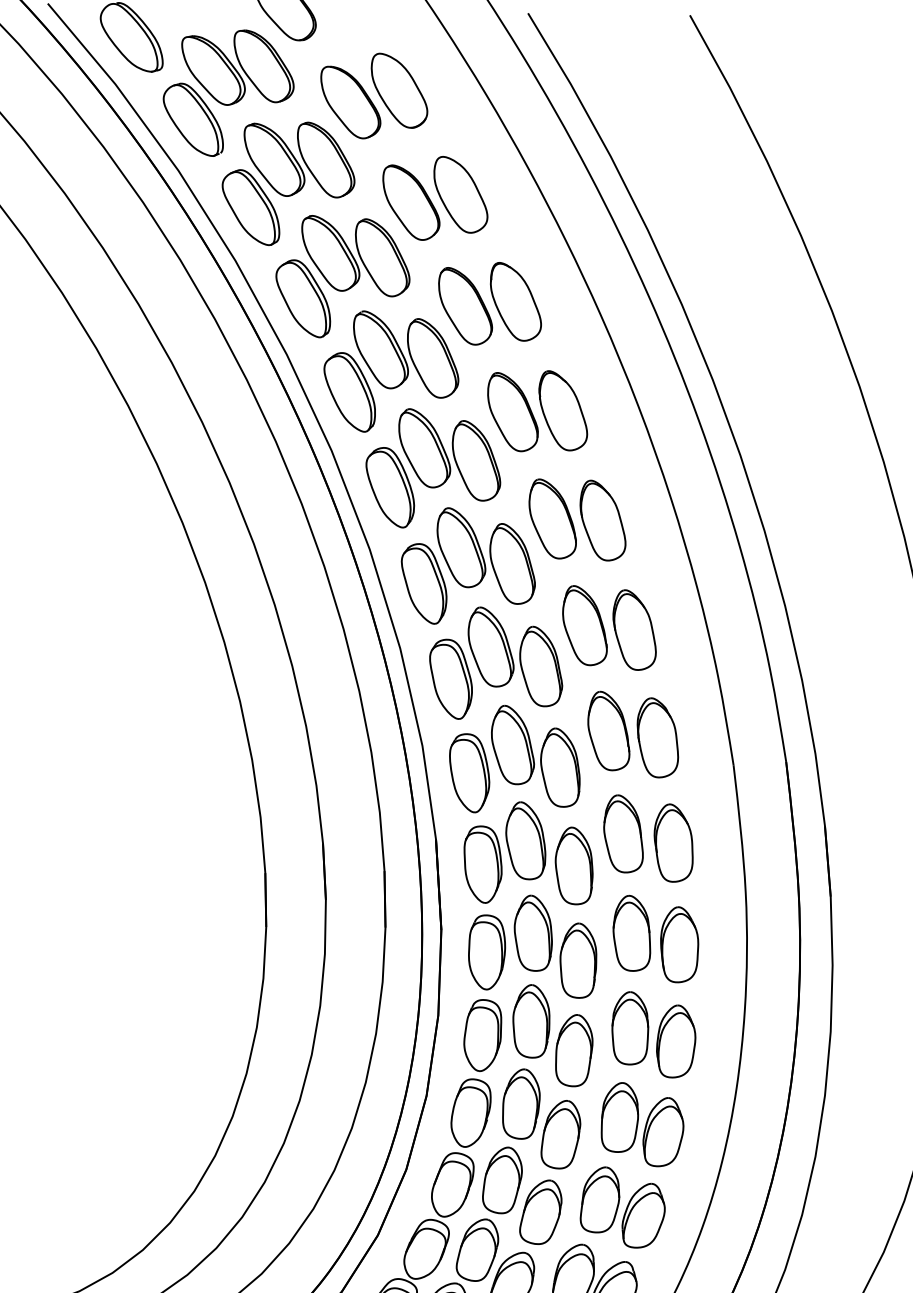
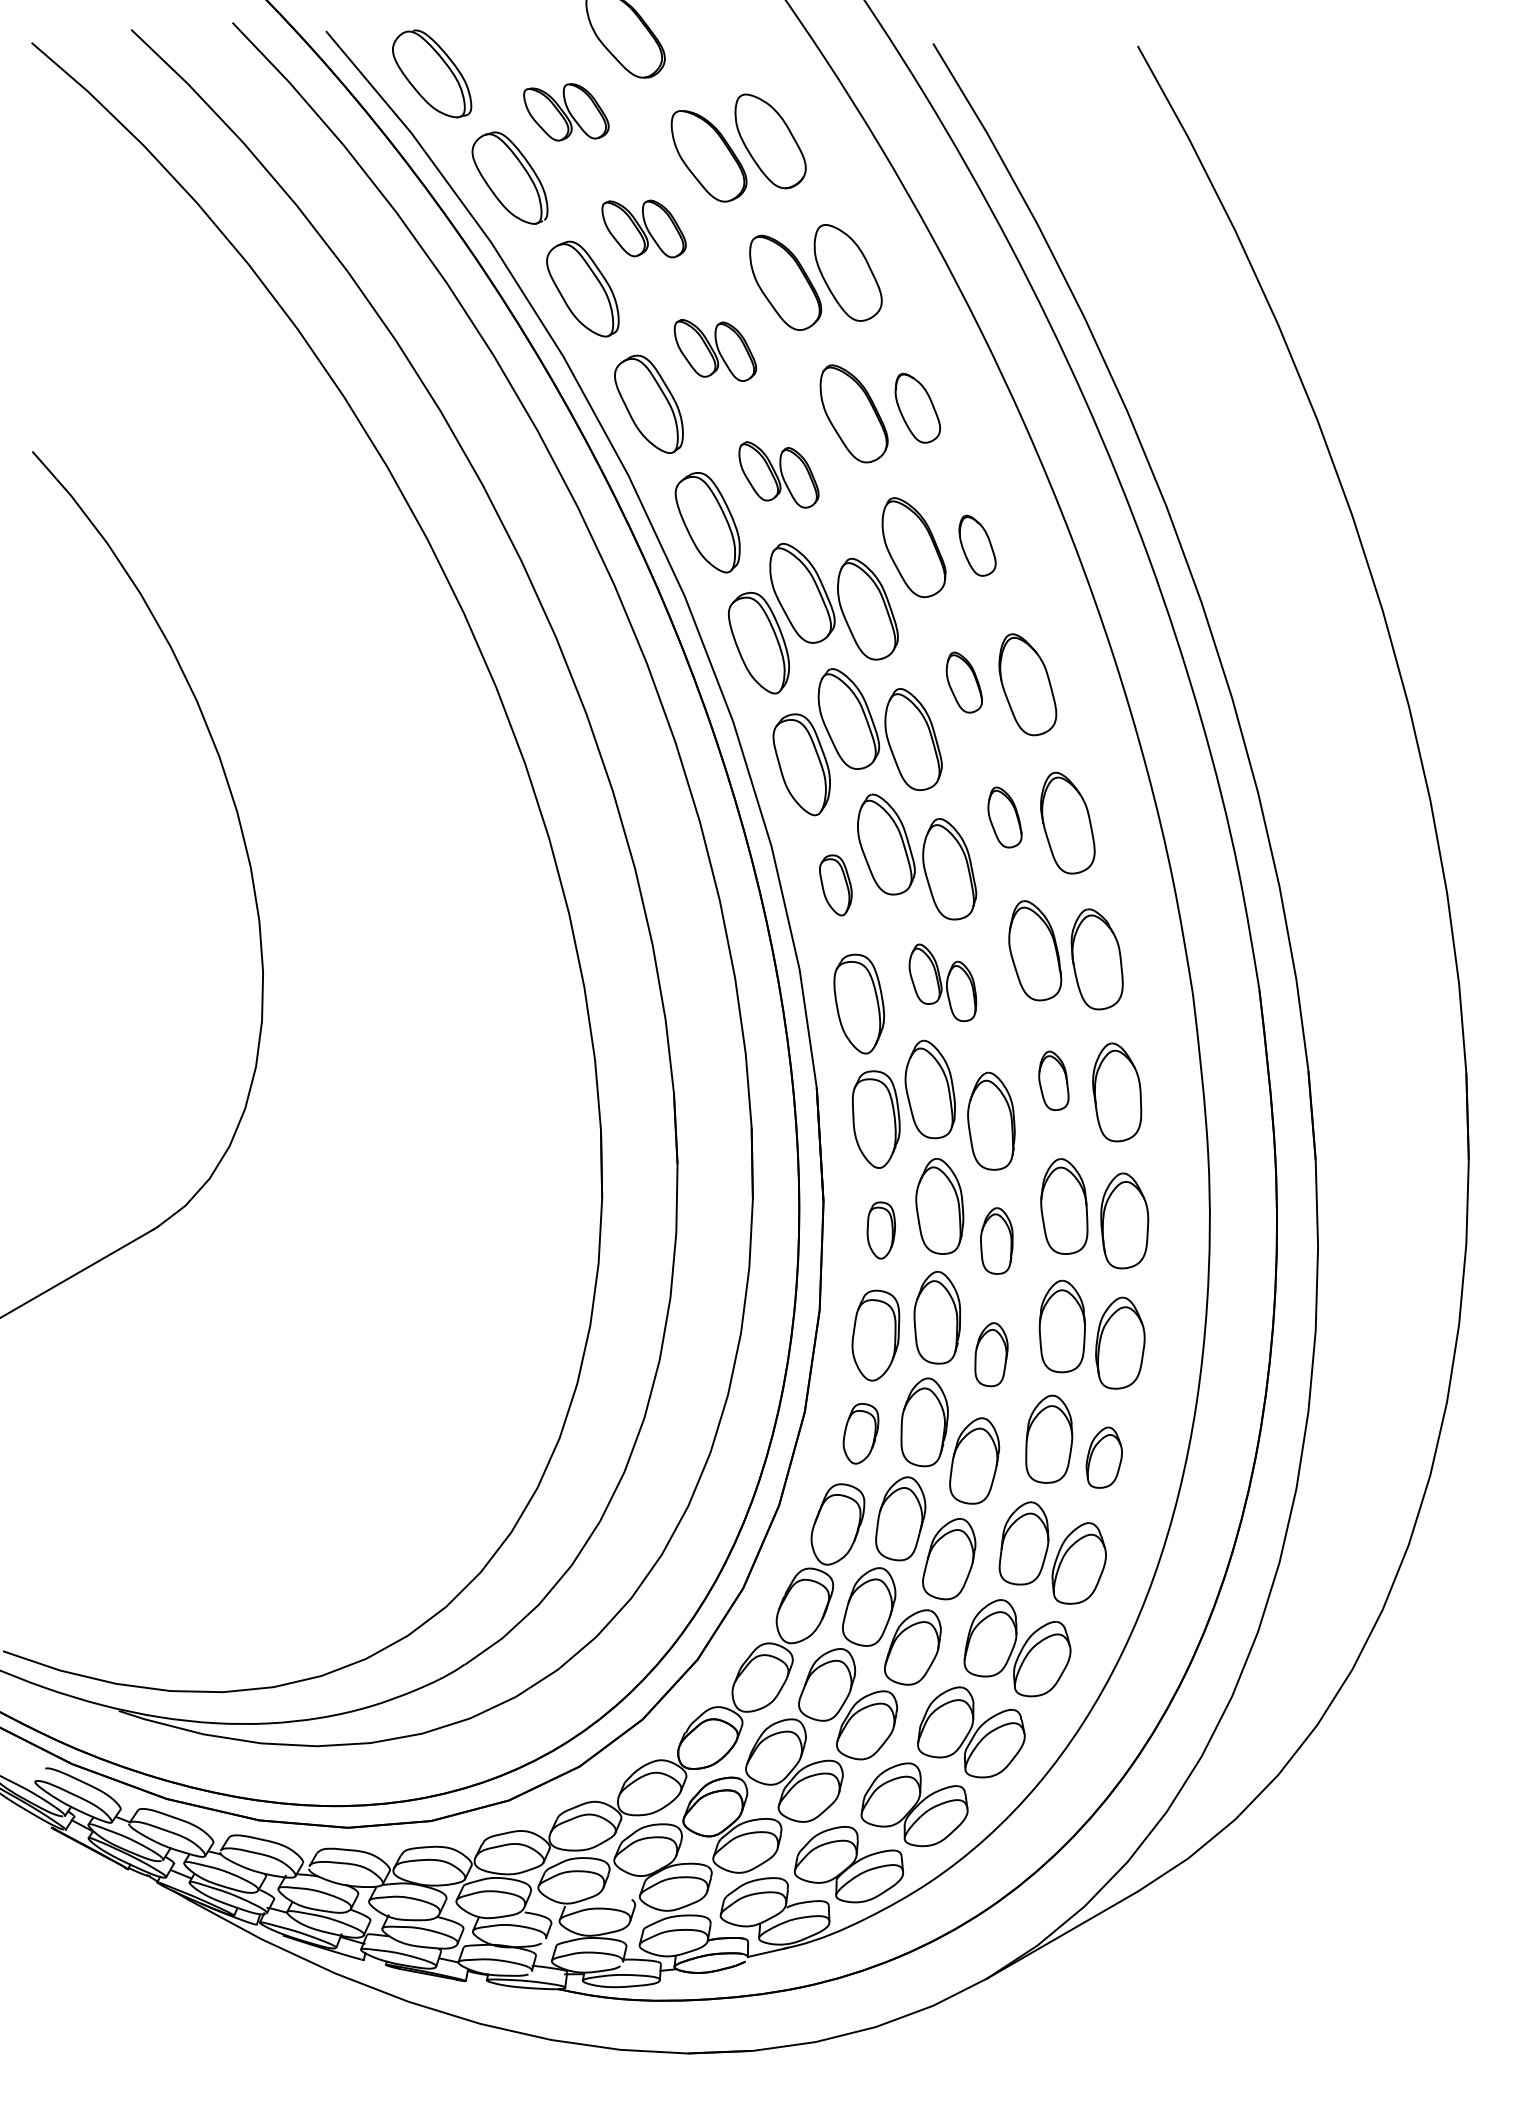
part: (238, 67) -> (566, 112), size x0.6
part: (298, 159) -> (643, 228), size x0.6
part: (355, 256) -> (715, 350), size x0.6
part: (515, 302) -> (917, 408), size x0.7
part: (405, 354) -> (778, 474), size x0.6
part: (563, 410) -> (977, 545), size x0.6
part: (552, 518) -> (964, 682), size x0.6
part: (584, 625) -> (1004, 817), size x0.6
part: (450, 679) -> (835, 885), size x0.6
part: (535, 756) -> (942, 982), size x0.6
part: (623, 833) -> (1053, 1080), size x0.6
part: (487, 952) -> (881, 1230), size x0.6
part: (578, 960) -> (996, 1240), size x0.7
part: (574, 1050) -> (991, 1354), size x0.7
part: (470, 1112) -> (860, 1433), size x0.7
part: (663, 1131) -> (1104, 1457), size x0.7

